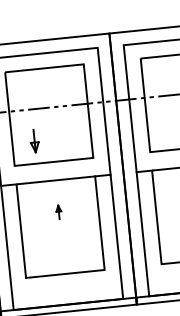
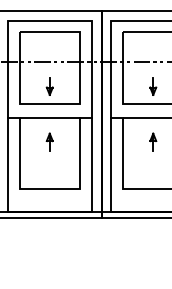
part: (34, 141) -> (49, 86), moved
part: (58, 211) -> (49, 141), size x1.67

